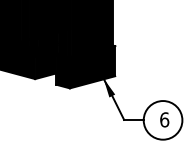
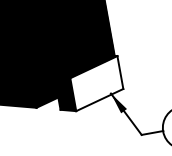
fill: (92, 67) -> (96, 83), removed

